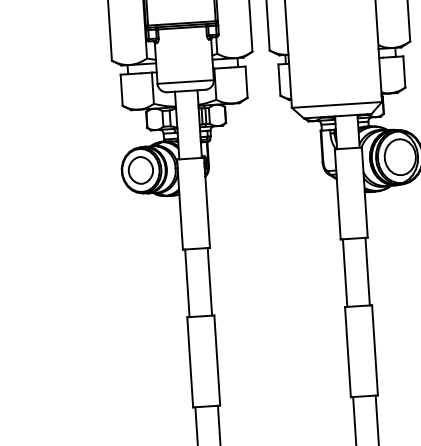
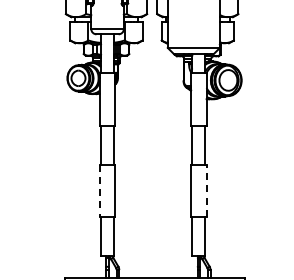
line: (374, 349) -> (206, 190), solid -> dashed
line: (189, 363) -> (99, 191), solid -> dashed

